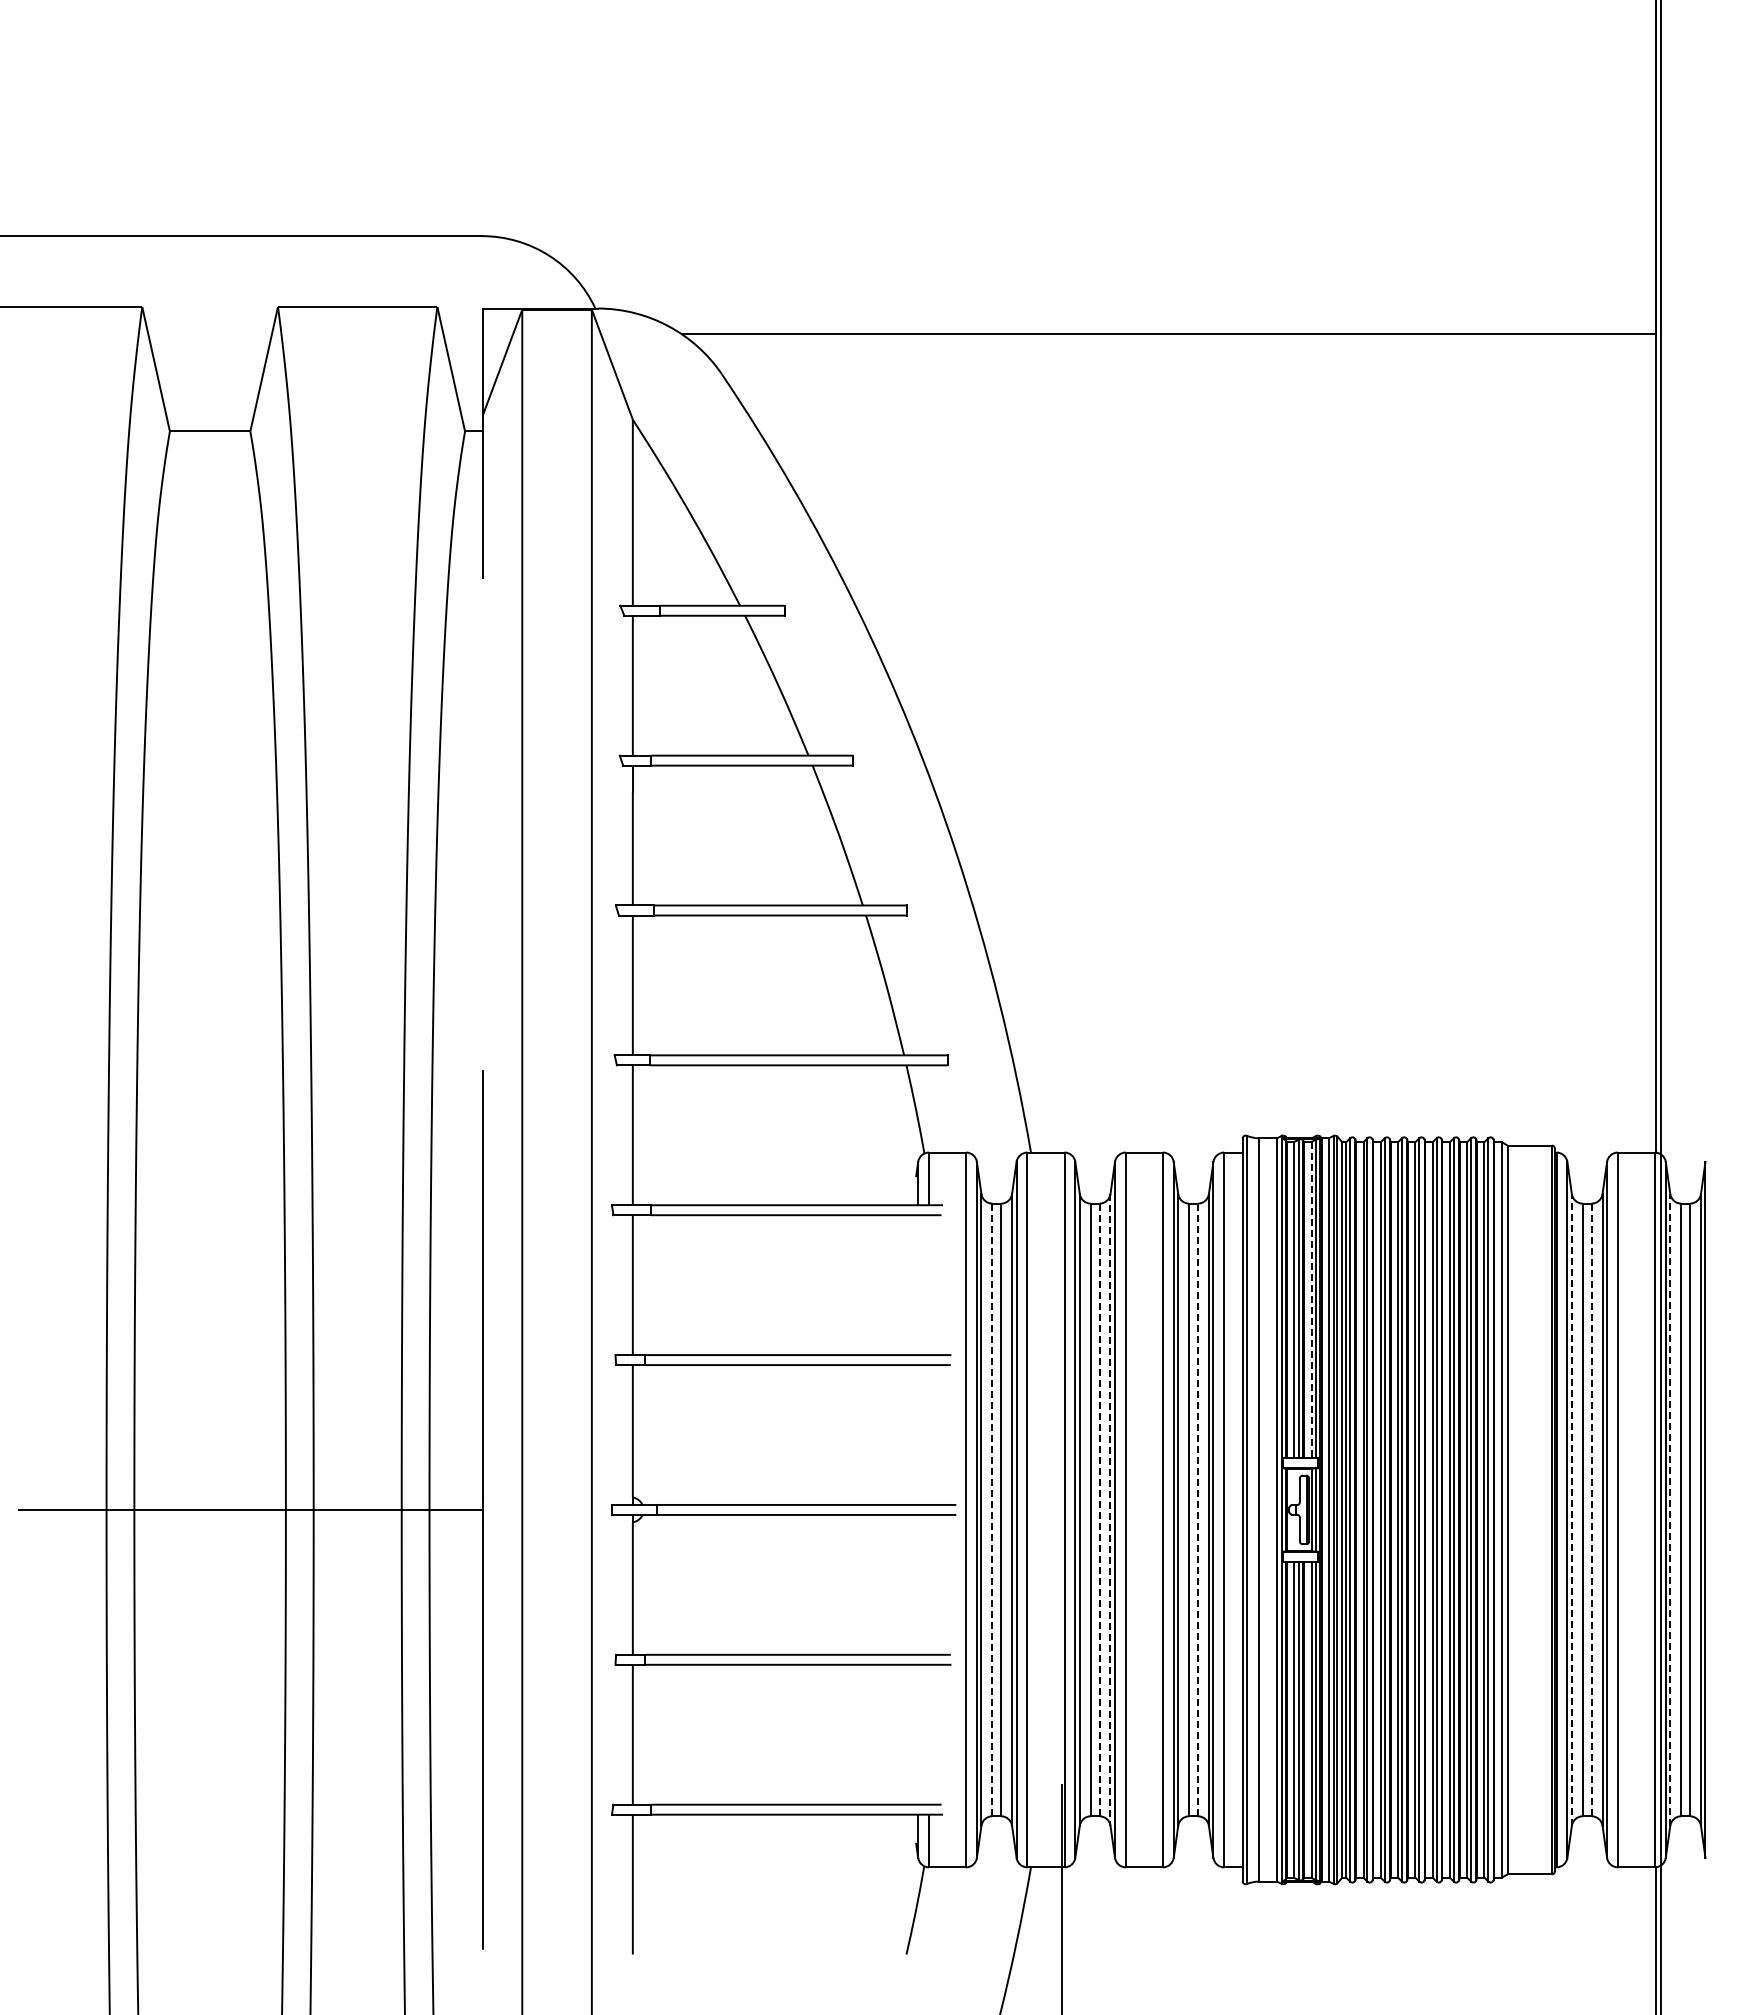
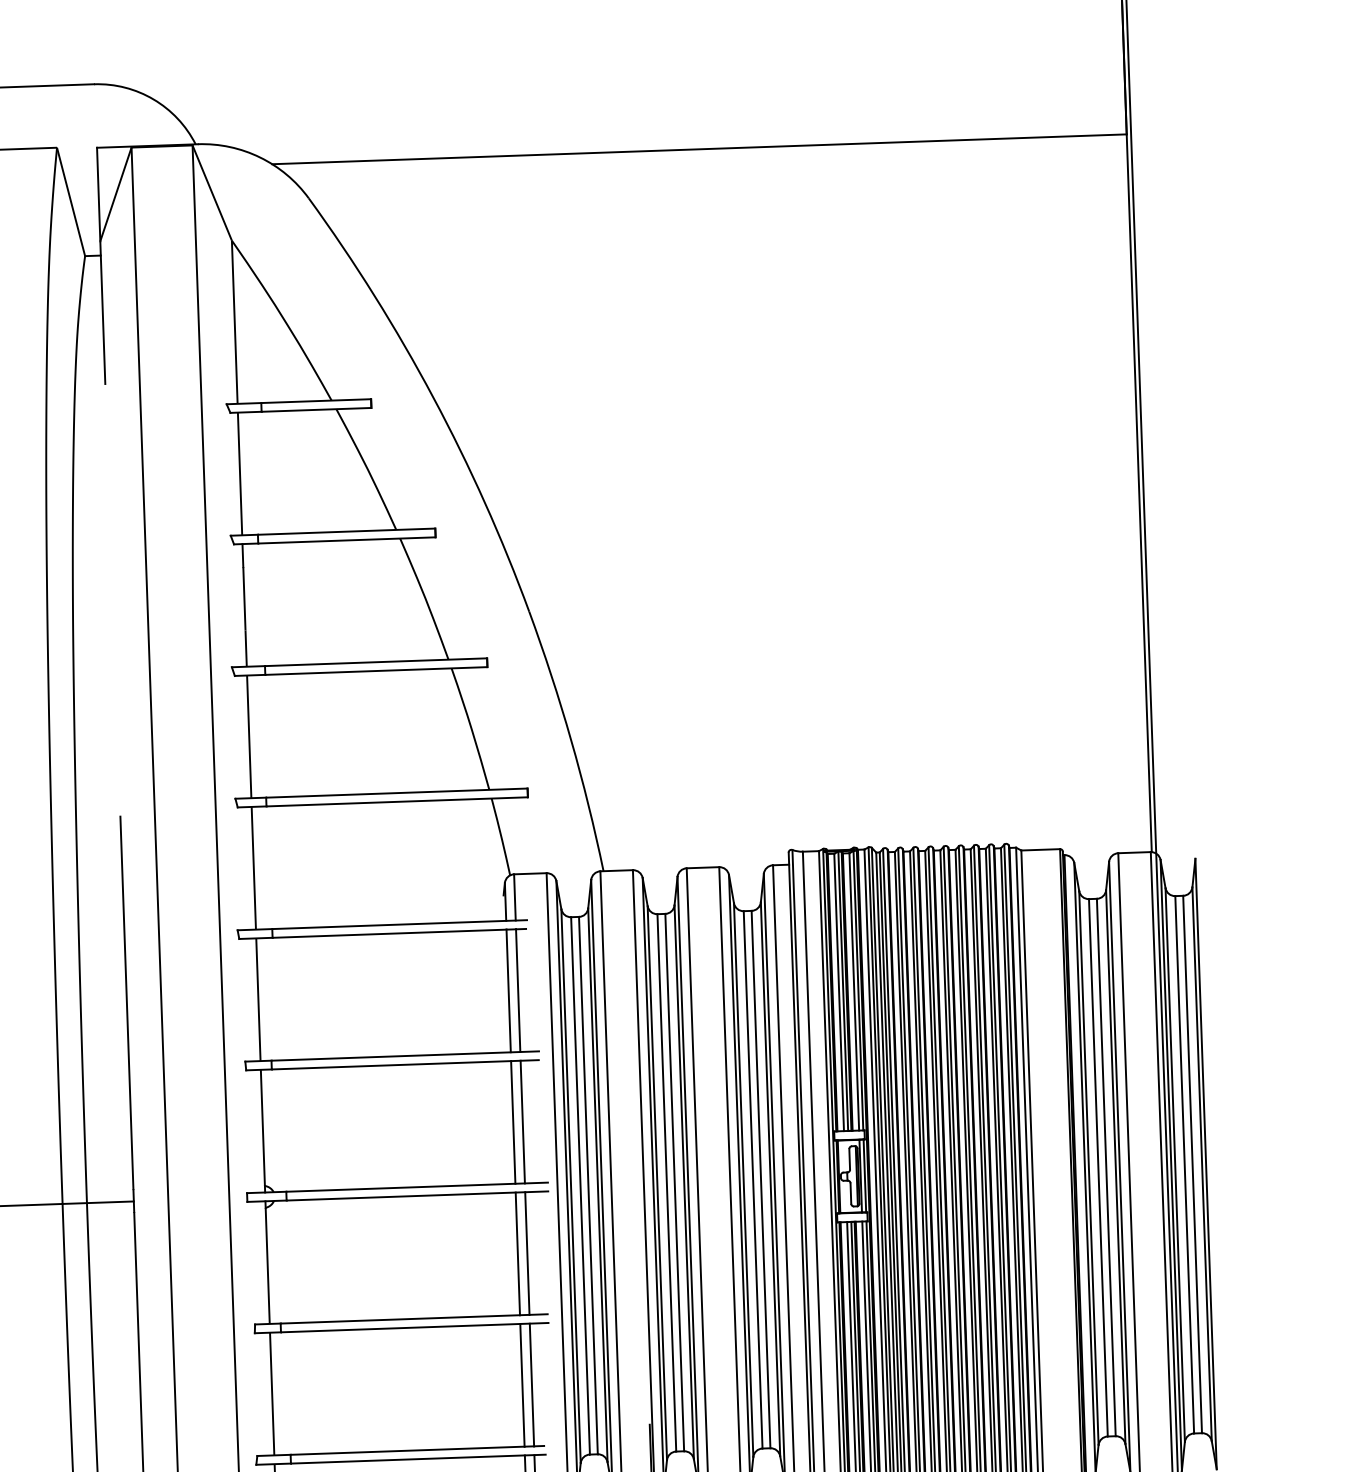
line: (918, 1284) -> (508, 990), added
line: (929, 1284) -> (518, 990), added
line: (1311, 1300) -> (854, 992), dashed -> solid
line: (918, 1434) -> (513, 1121), added
line: (929, 1434) -> (523, 1121), added
line: (1110, 1509) -> (684, 1181), dashed -> solid
line: (1571, 1509) -> (1088, 1167), dashed -> solid
line: (1591, 1509) -> (1106, 1167), dashed -> solid
line: (1670, 1509) -> (1175, 1164), dashed -> solid
line: (992, 1510) -> (580, 1186), dashed -> solid
line: (1099, 1510) -> (674, 1183), dashed -> solid
line: (1198, 1510) -> (761, 1180), dashed -> solid
line: (918, 1584) -> (518, 1253), added
line: (929, 1584) -> (527, 1253), added
line: (918, 1734) -> (522, 1385), added
line: (929, 1734) -> (532, 1384), added

